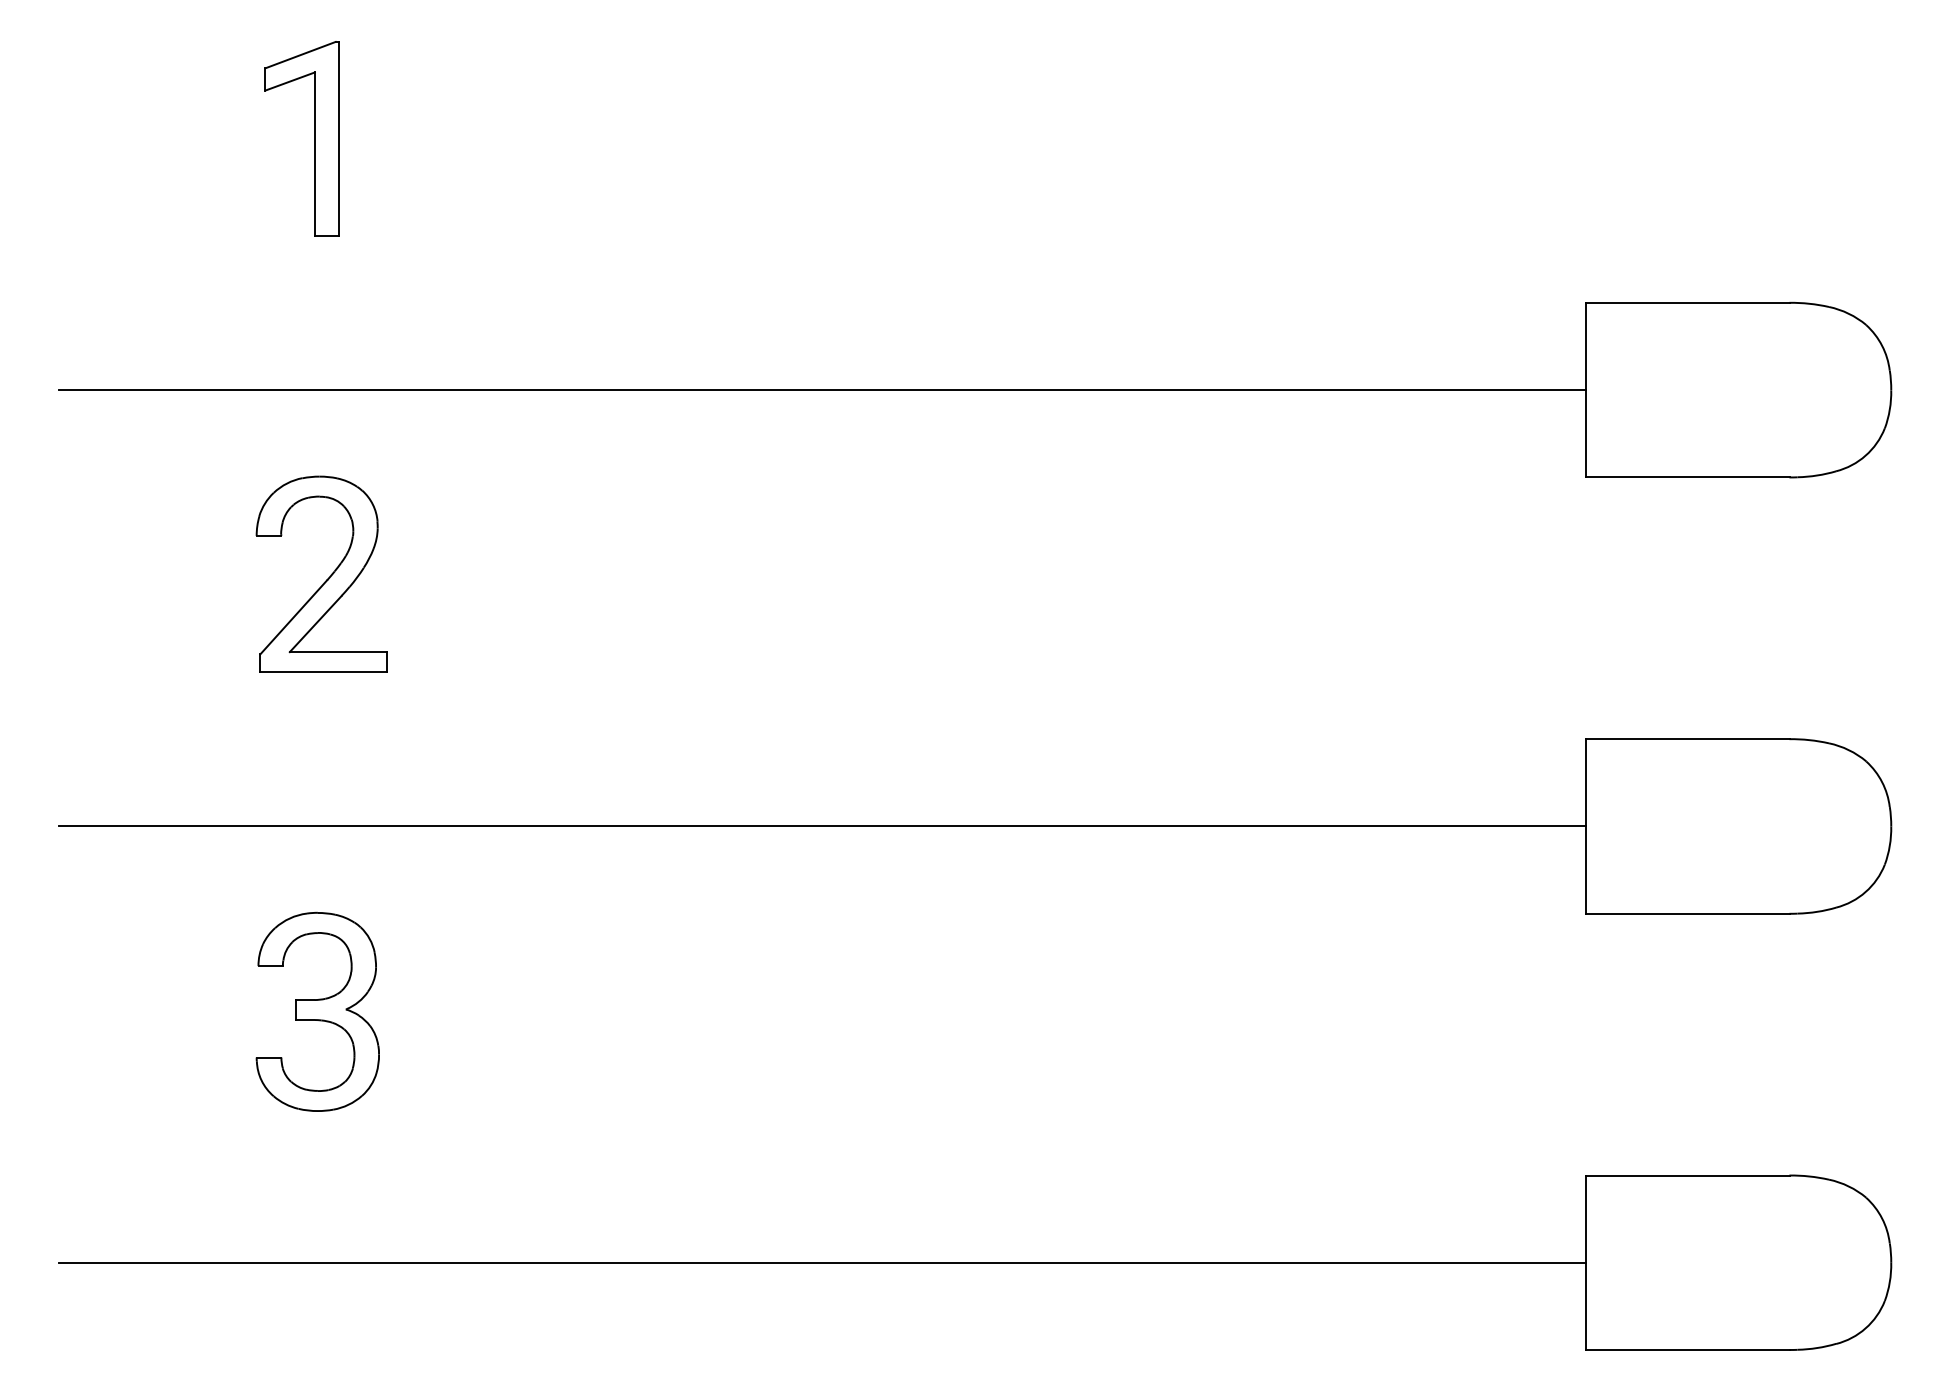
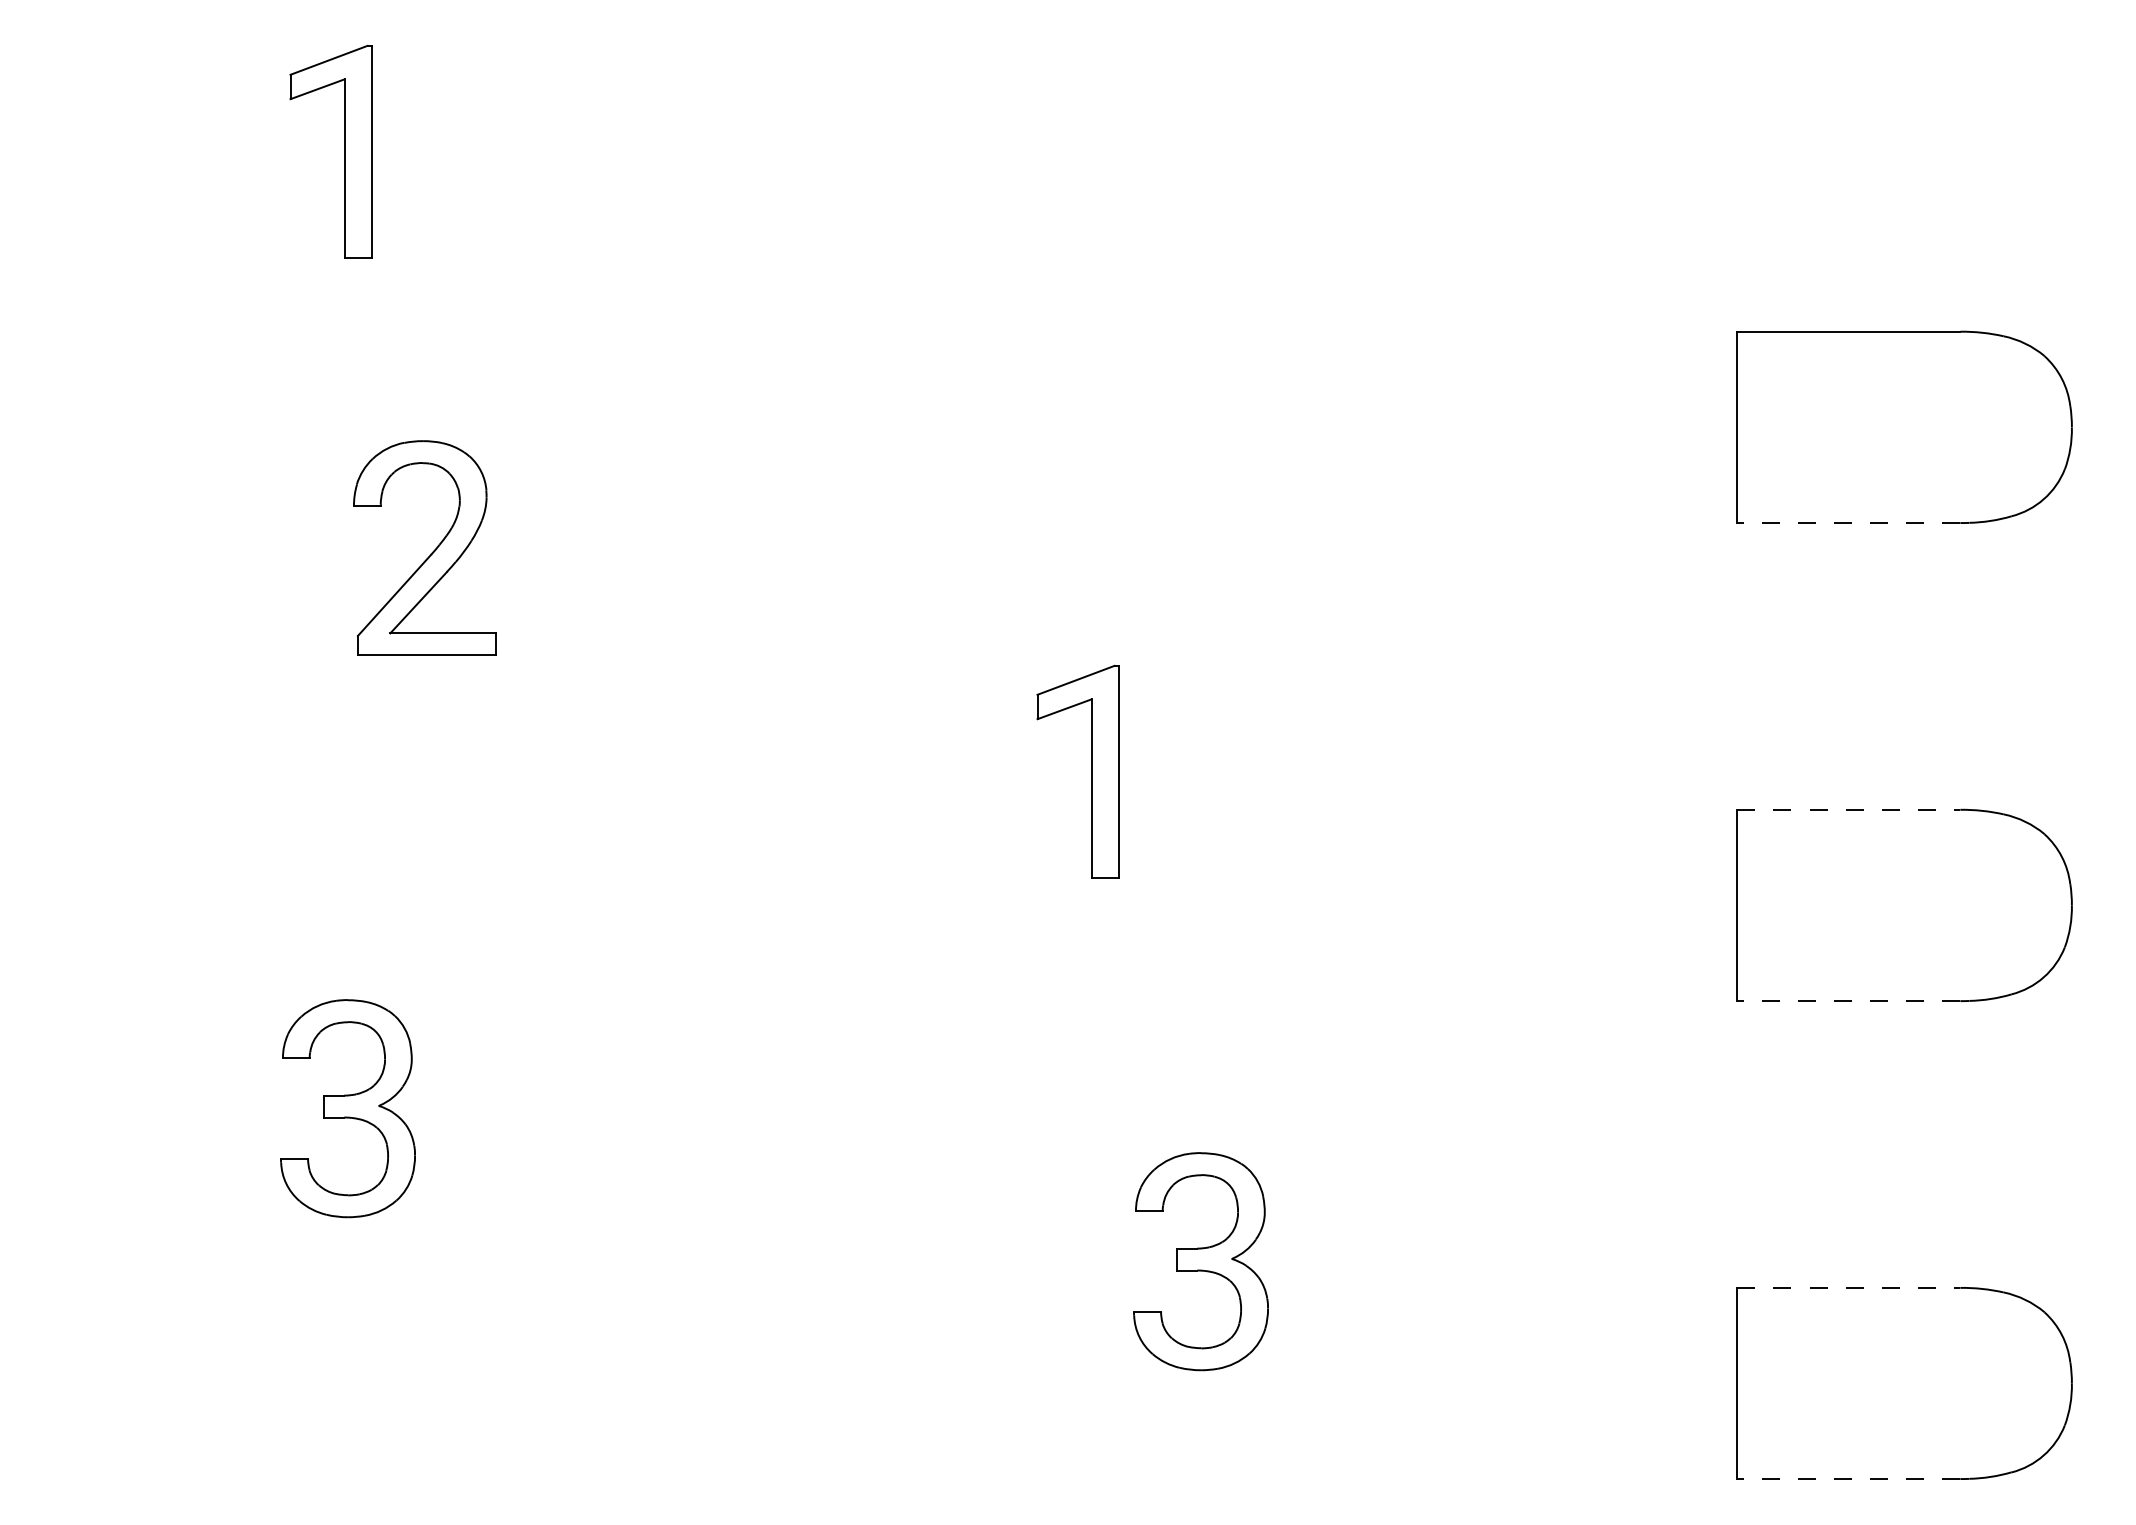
line: (822, 390) -> (900, 427), removed
line: (1687, 477) -> (1848, 523), solid -> dashed
part: (326, 579) -> (430, 553), moved
part: (996, 704) -> (1091, 771), added
line: (1687, 738) -> (1848, 809), solid -> dashed
line: (822, 826) -> (900, 905), removed
line: (1687, 914) -> (1848, 1001), solid -> dashed
part: (1095, 1151) -> (1200, 1261), added
line: (1687, 1175) -> (1848, 1287), solid -> dashed
line: (822, 1262) -> (900, 1383), removed
line: (1687, 1350) -> (1848, 1479), solid -> dashed

